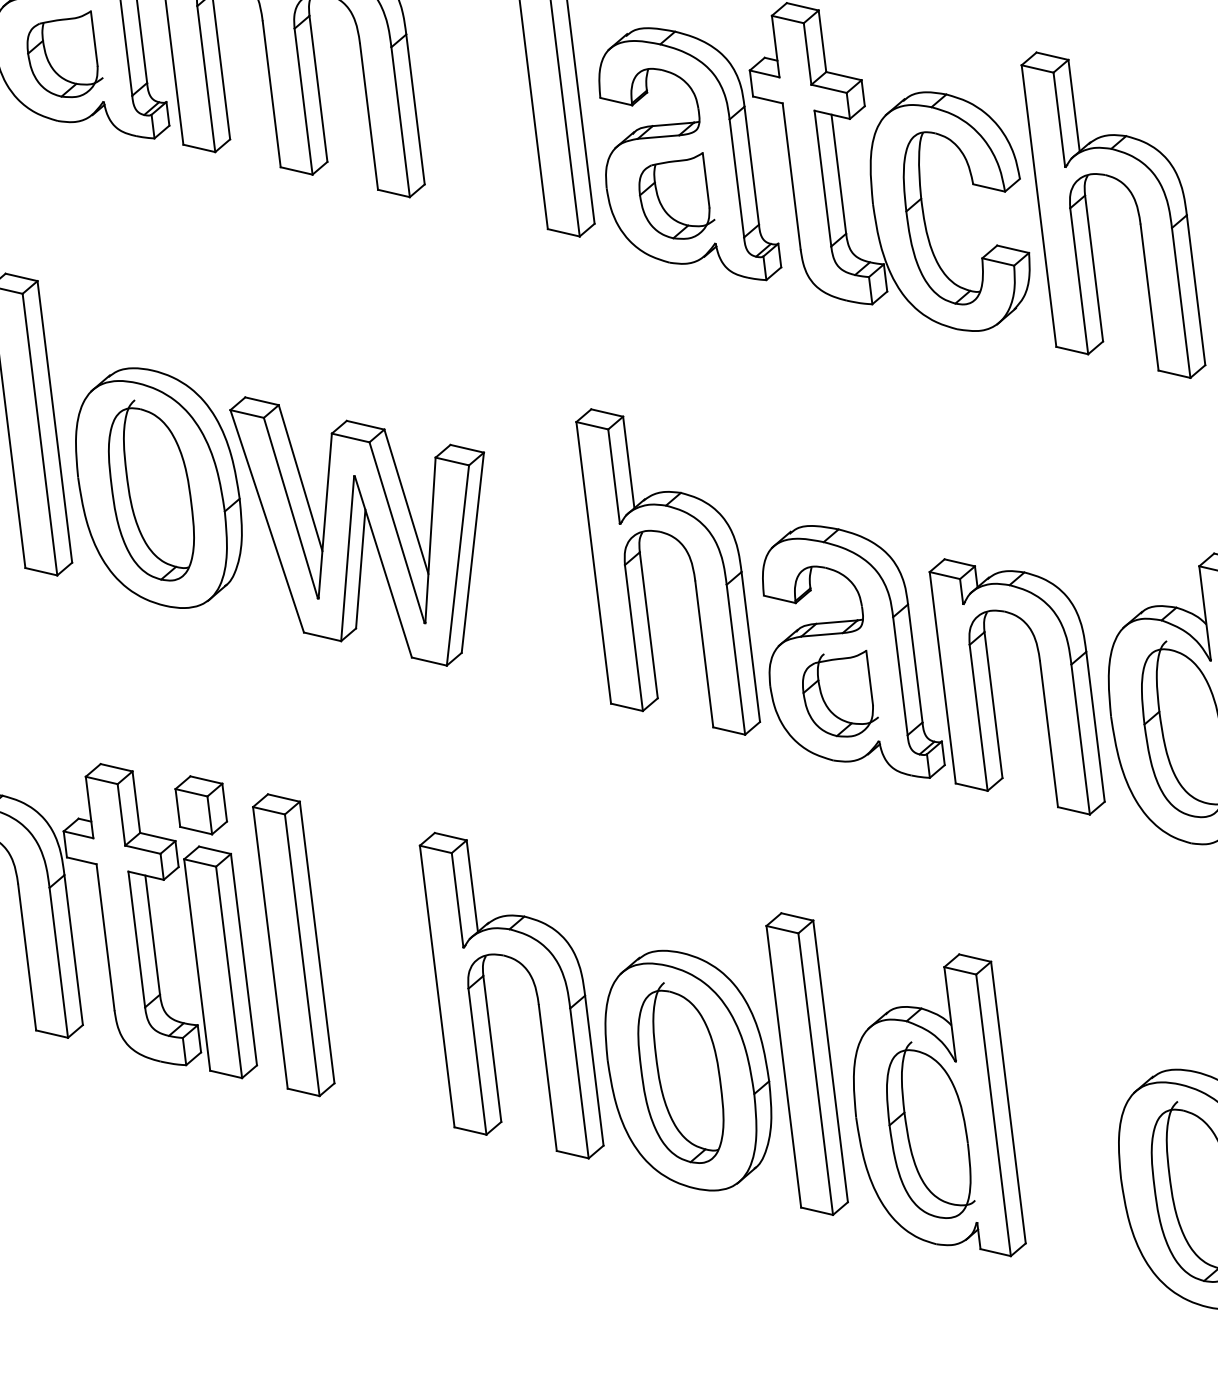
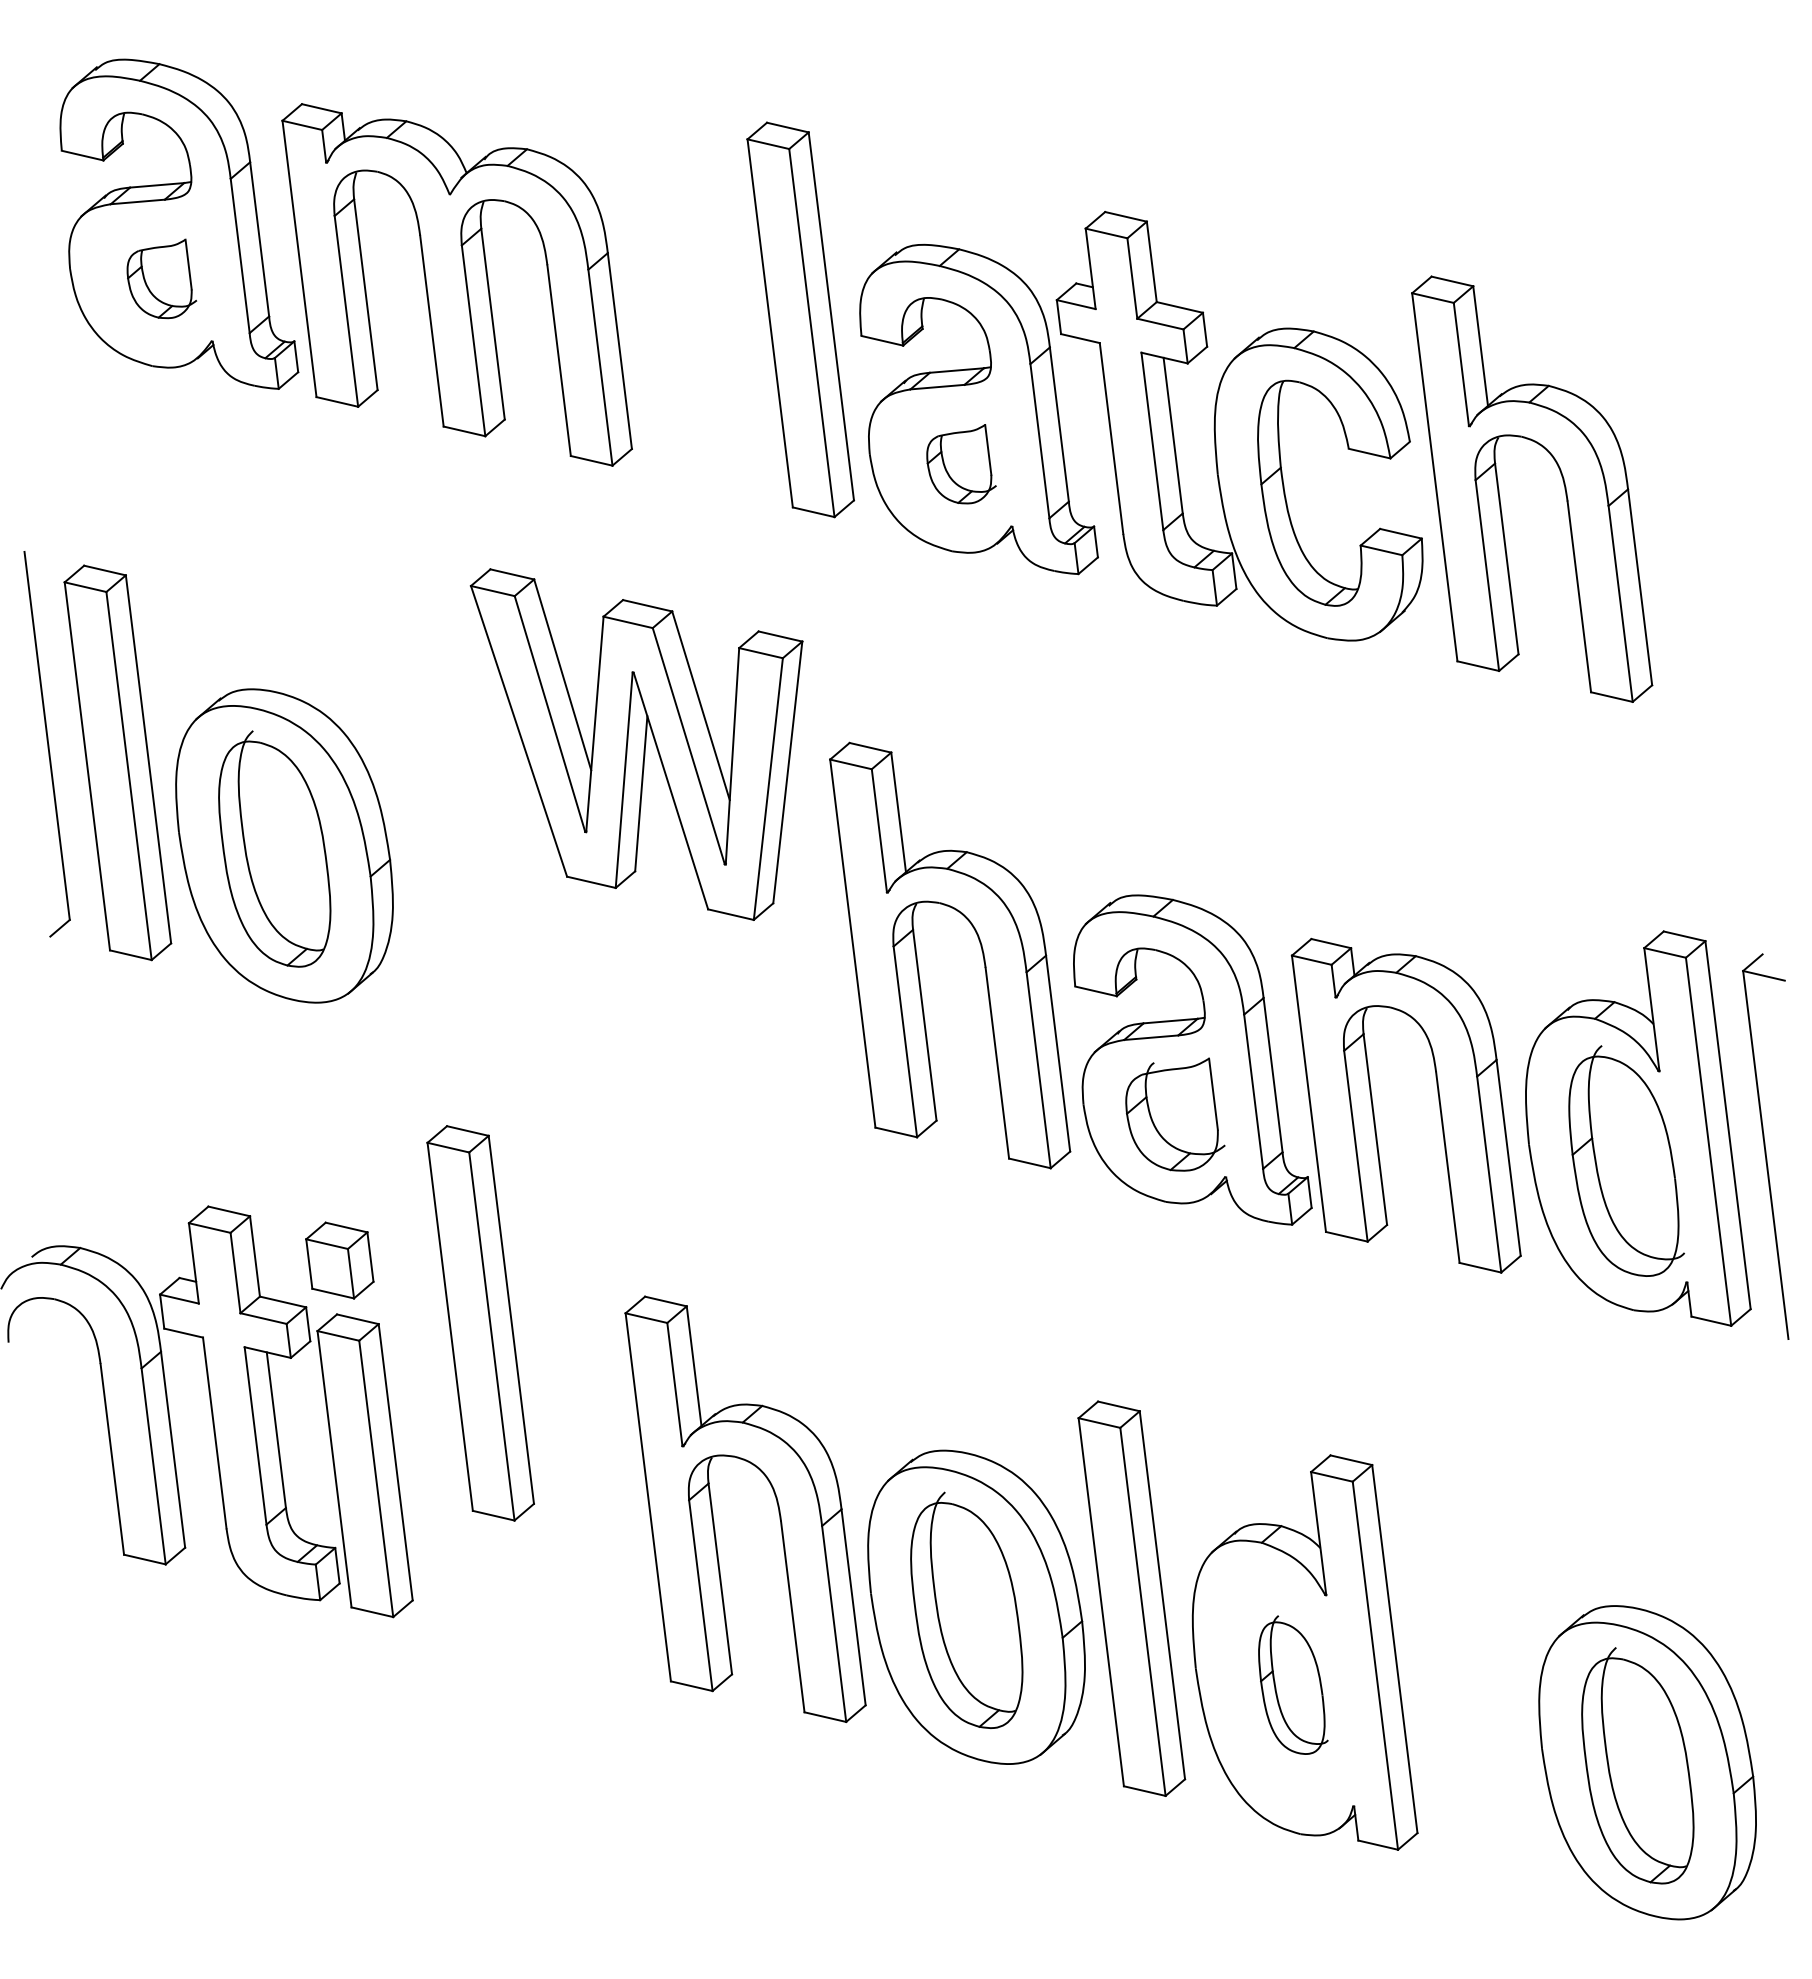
part: (64, 53) -> (161, 278), size x0.7
part: (676, 196) -> (961, 464), size x0.7
part: (357, 531) -> (636, 744), moved
part: (293, 945) -> (480, 1323), moved
part: (930, 1129) -> (1293, 1684), size x0.6

